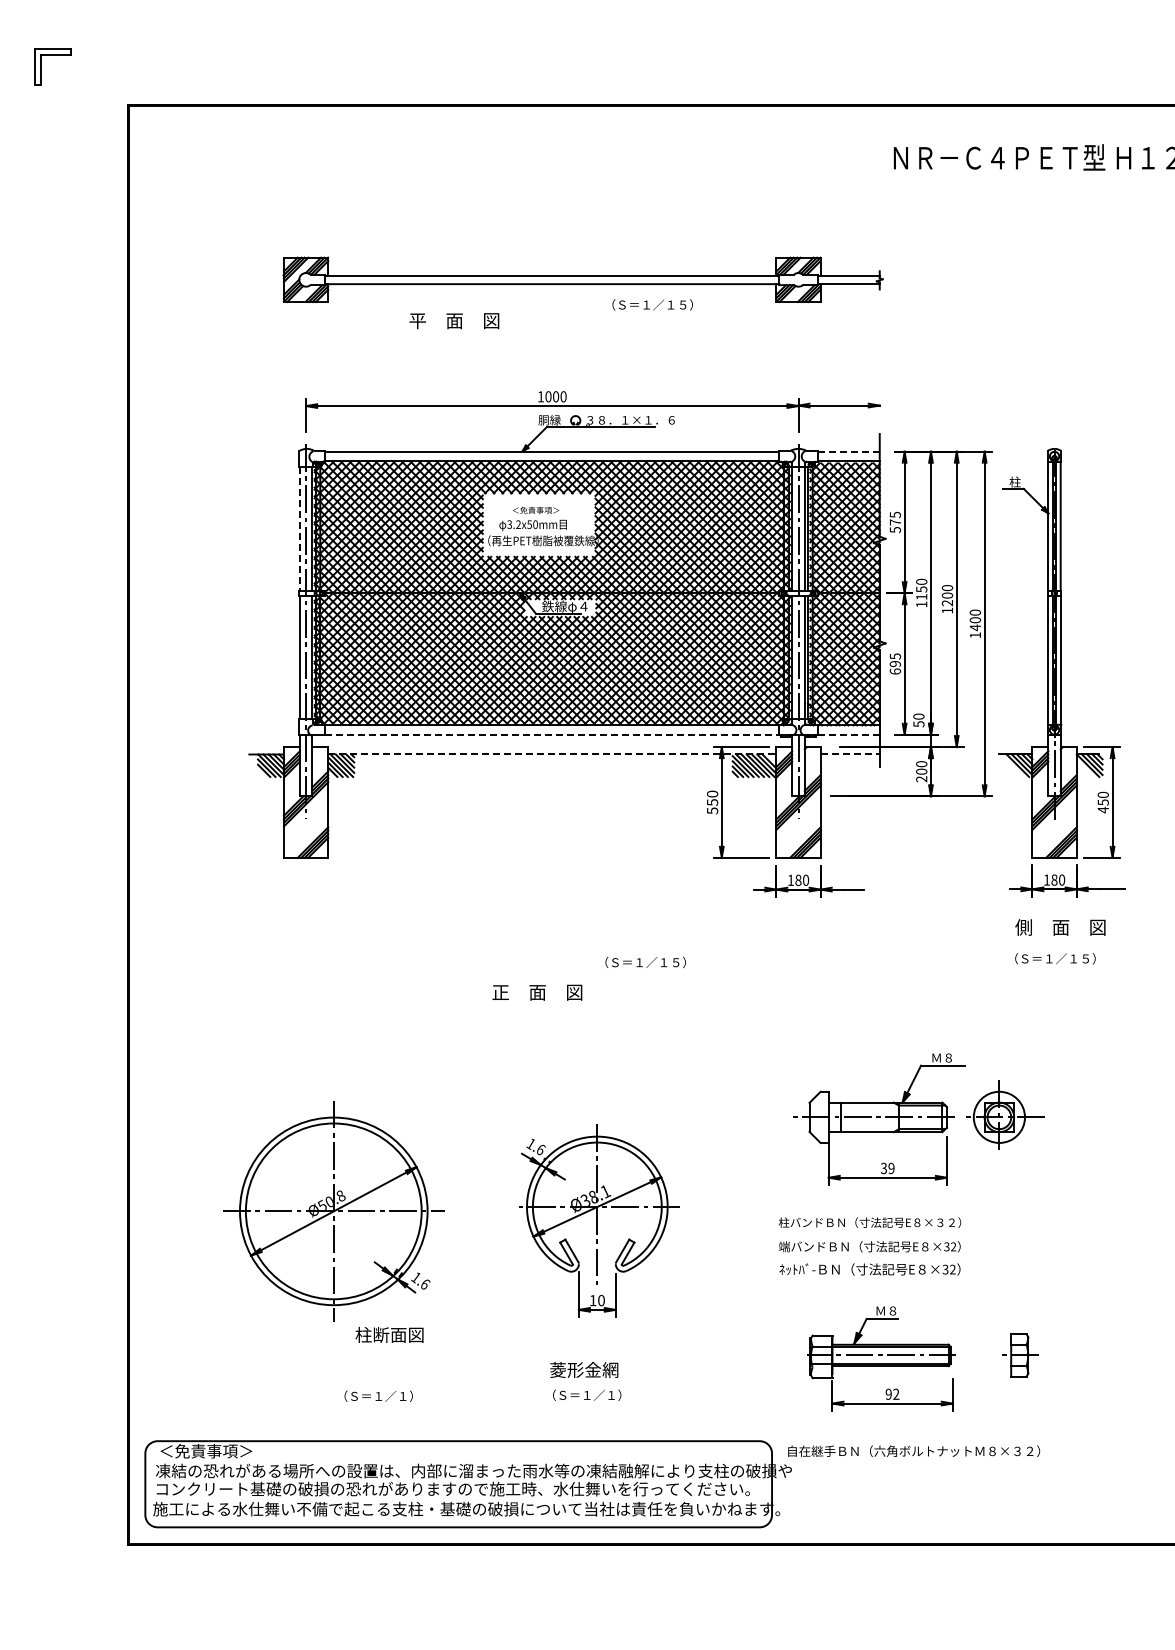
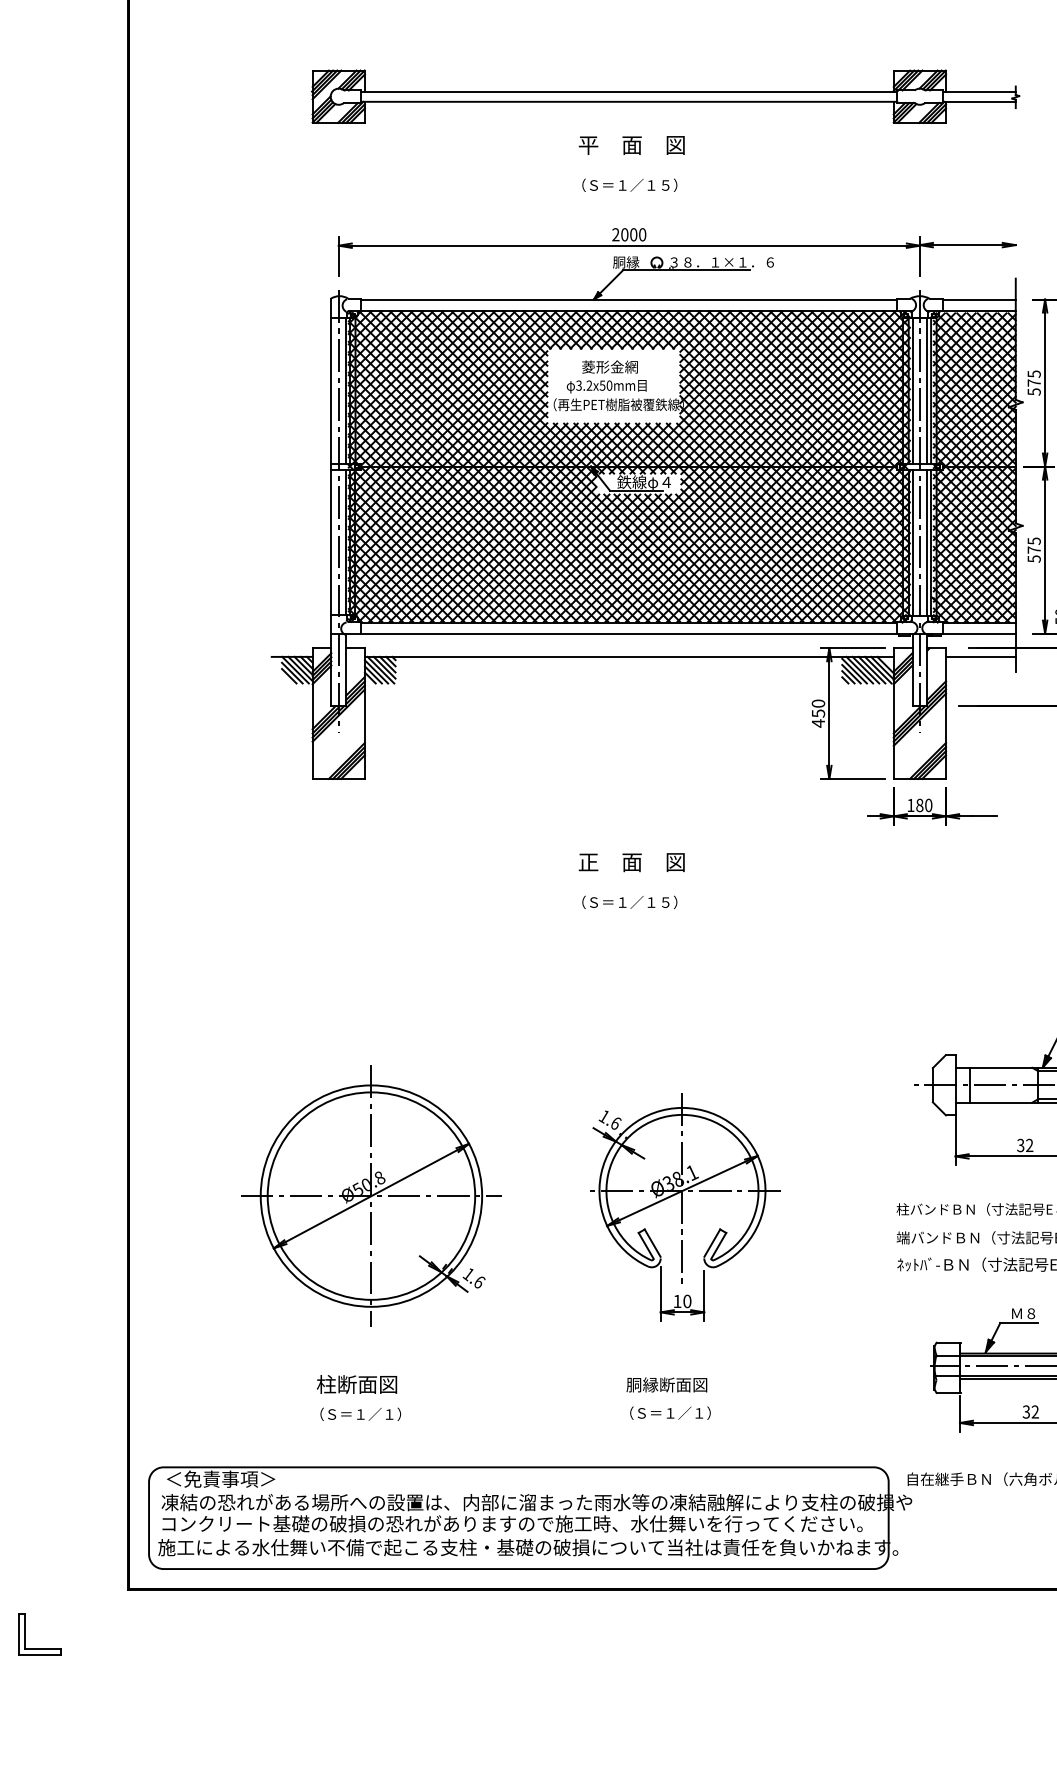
text: (652, 304) -> (629, 184), moved
text: (454, 321) -> (631, 145), moved
text: (540, 396) -> (615, 234), 1000 -> 2000
line: (849, 451) -> (980, 299), dashed -> solid
text: (535, 508) -> (609, 366), ＜免責事項＞ -> 菱形金網
line: (299, 528) -> (330, 390), dashed -> solid
text: (895, 667) -> (1034, 554), 695 -> 575
line: (552, 734) -> (629, 633), dashed -> solid
line: (849, 734) -> (980, 633), dashed -> solid
line: (552, 754) -> (629, 656), dashed -> solid
line: (850, 754) -> (981, 656), dashed -> solid
text: (712, 810) -> (818, 723), 550 -> 450
text: (645, 962) -> (629, 902), moved
text: (537, 992) -> (631, 862), moved
text: (891, 1168) -> (1029, 1145), 39 -> 32
text: (389, 1334) -> (356, 1383), moved
text: (584, 1369) -> (667, 1382), 菱形金網 -> 胴縁断面図
text: (888, 1394) -> (1026, 1412), 92 -> 32
text: (378, 1395) -> (360, 1413), moved
part: (41, 1582) -> (26, 1634), added

